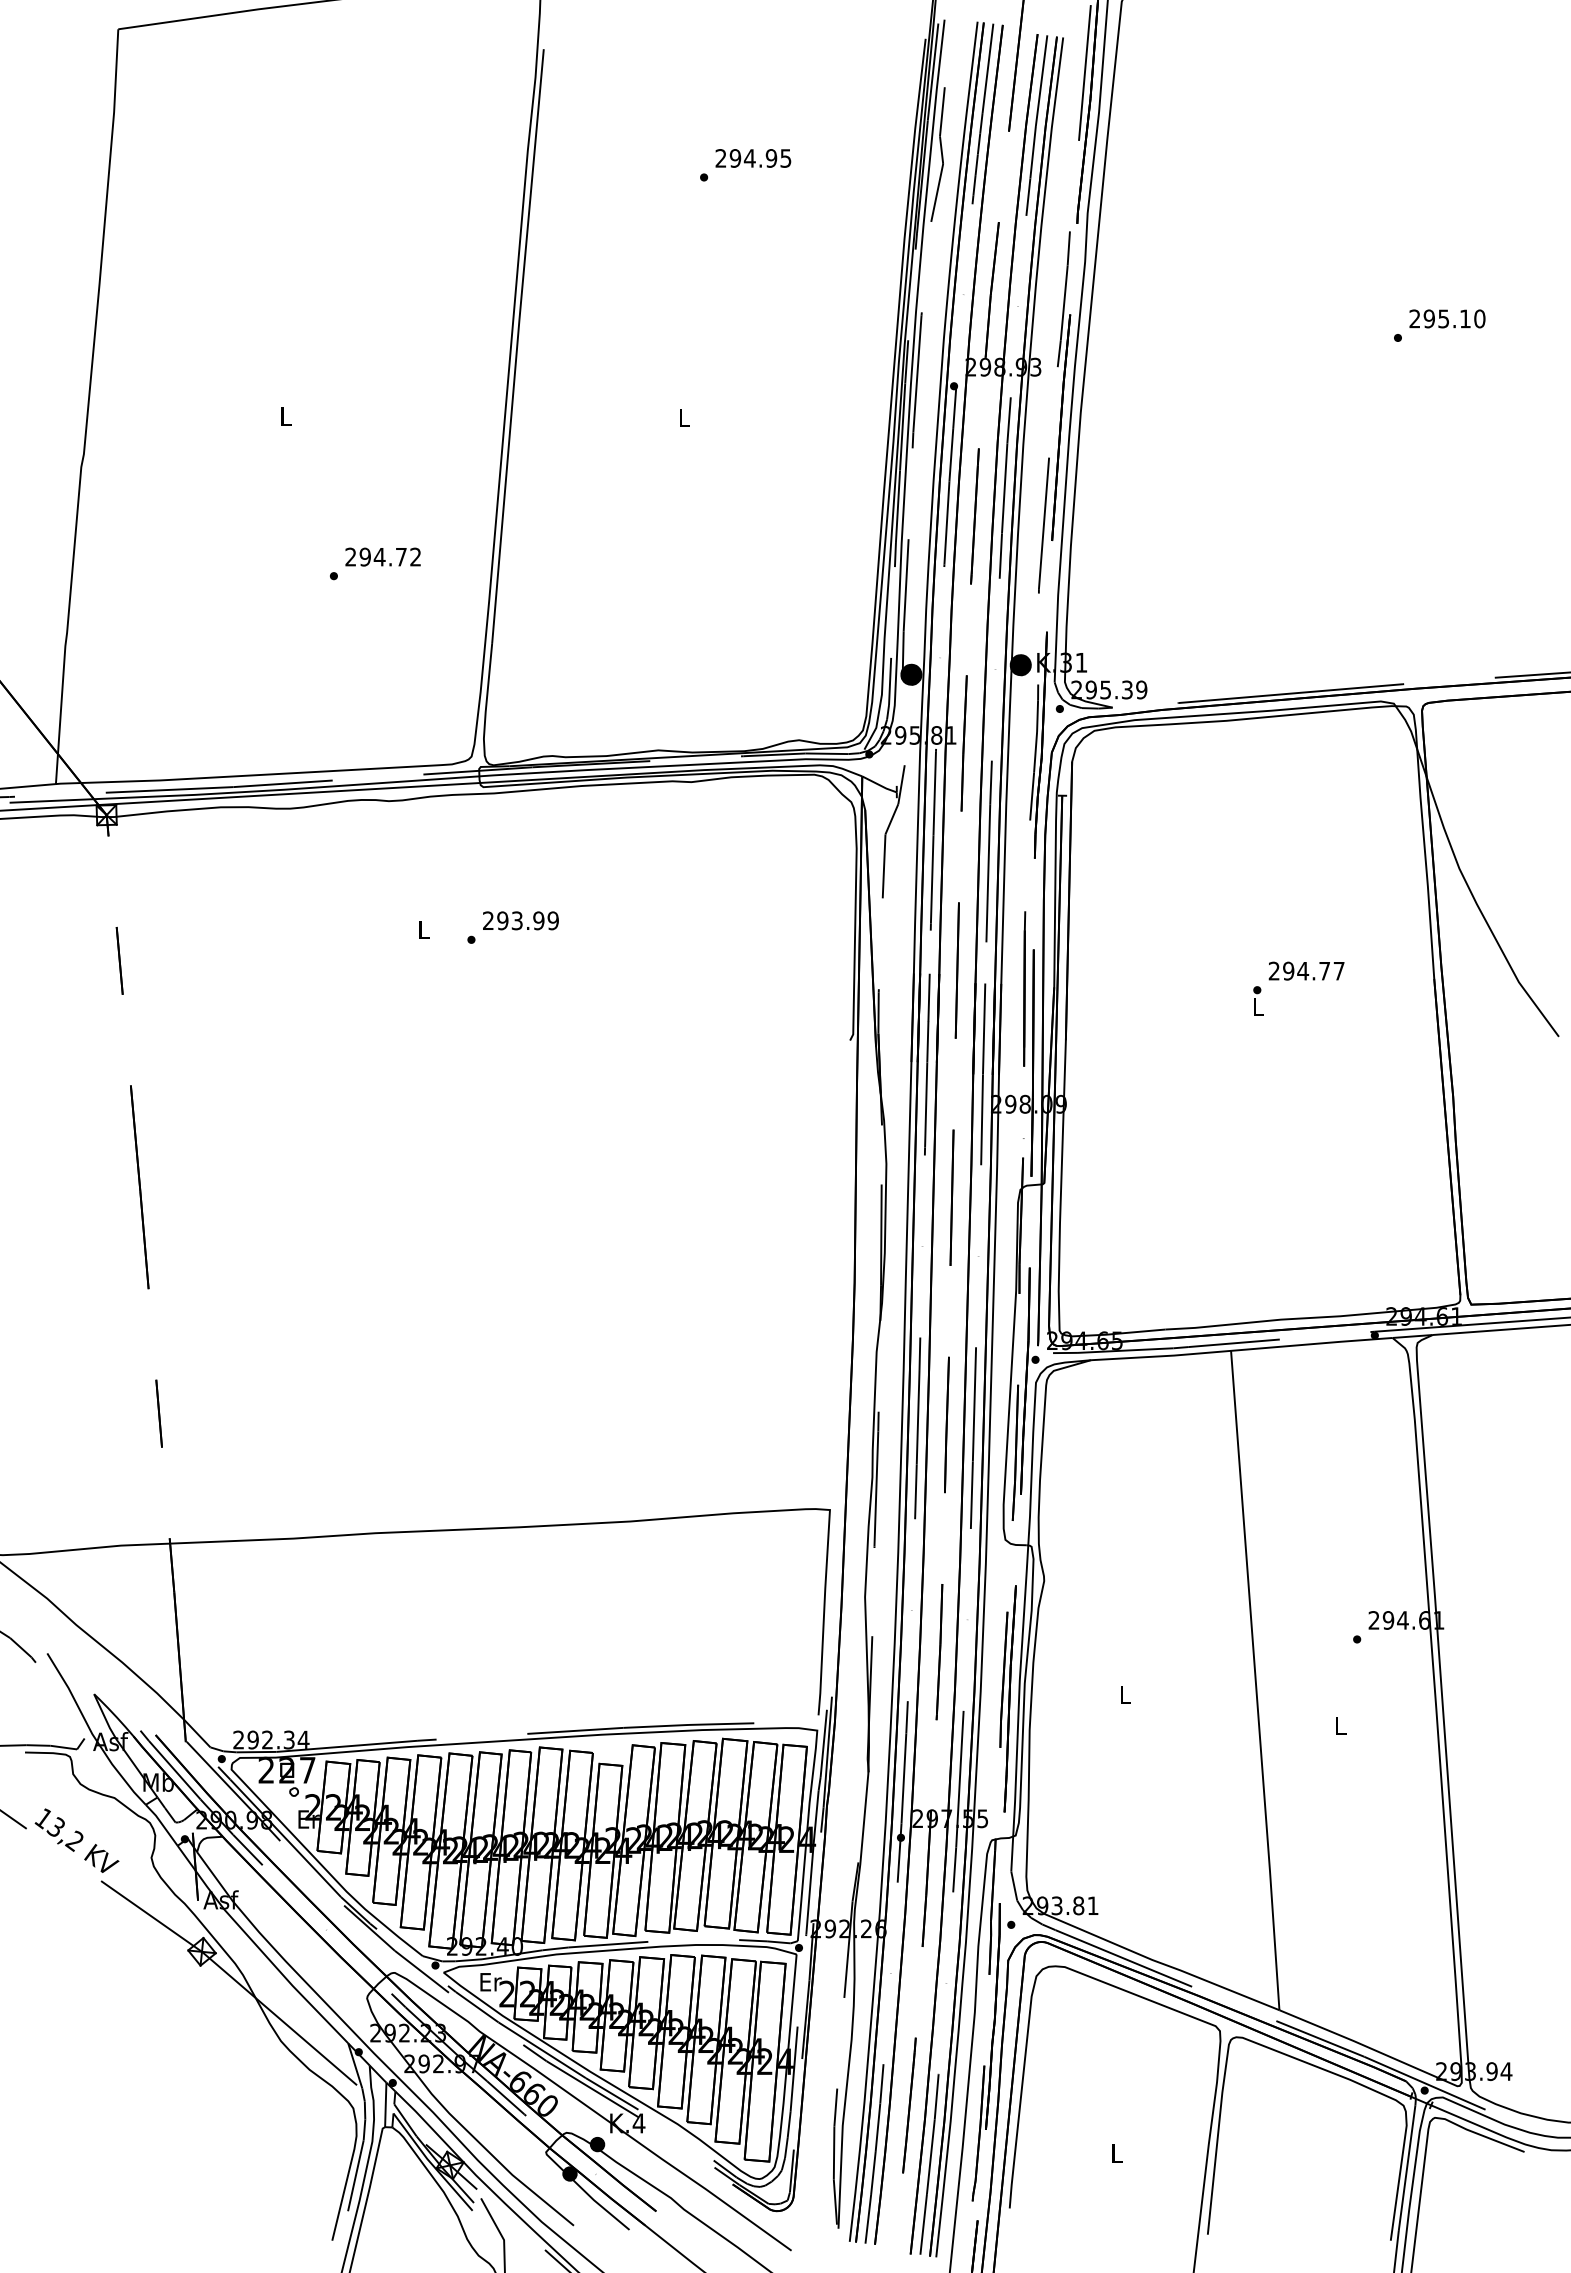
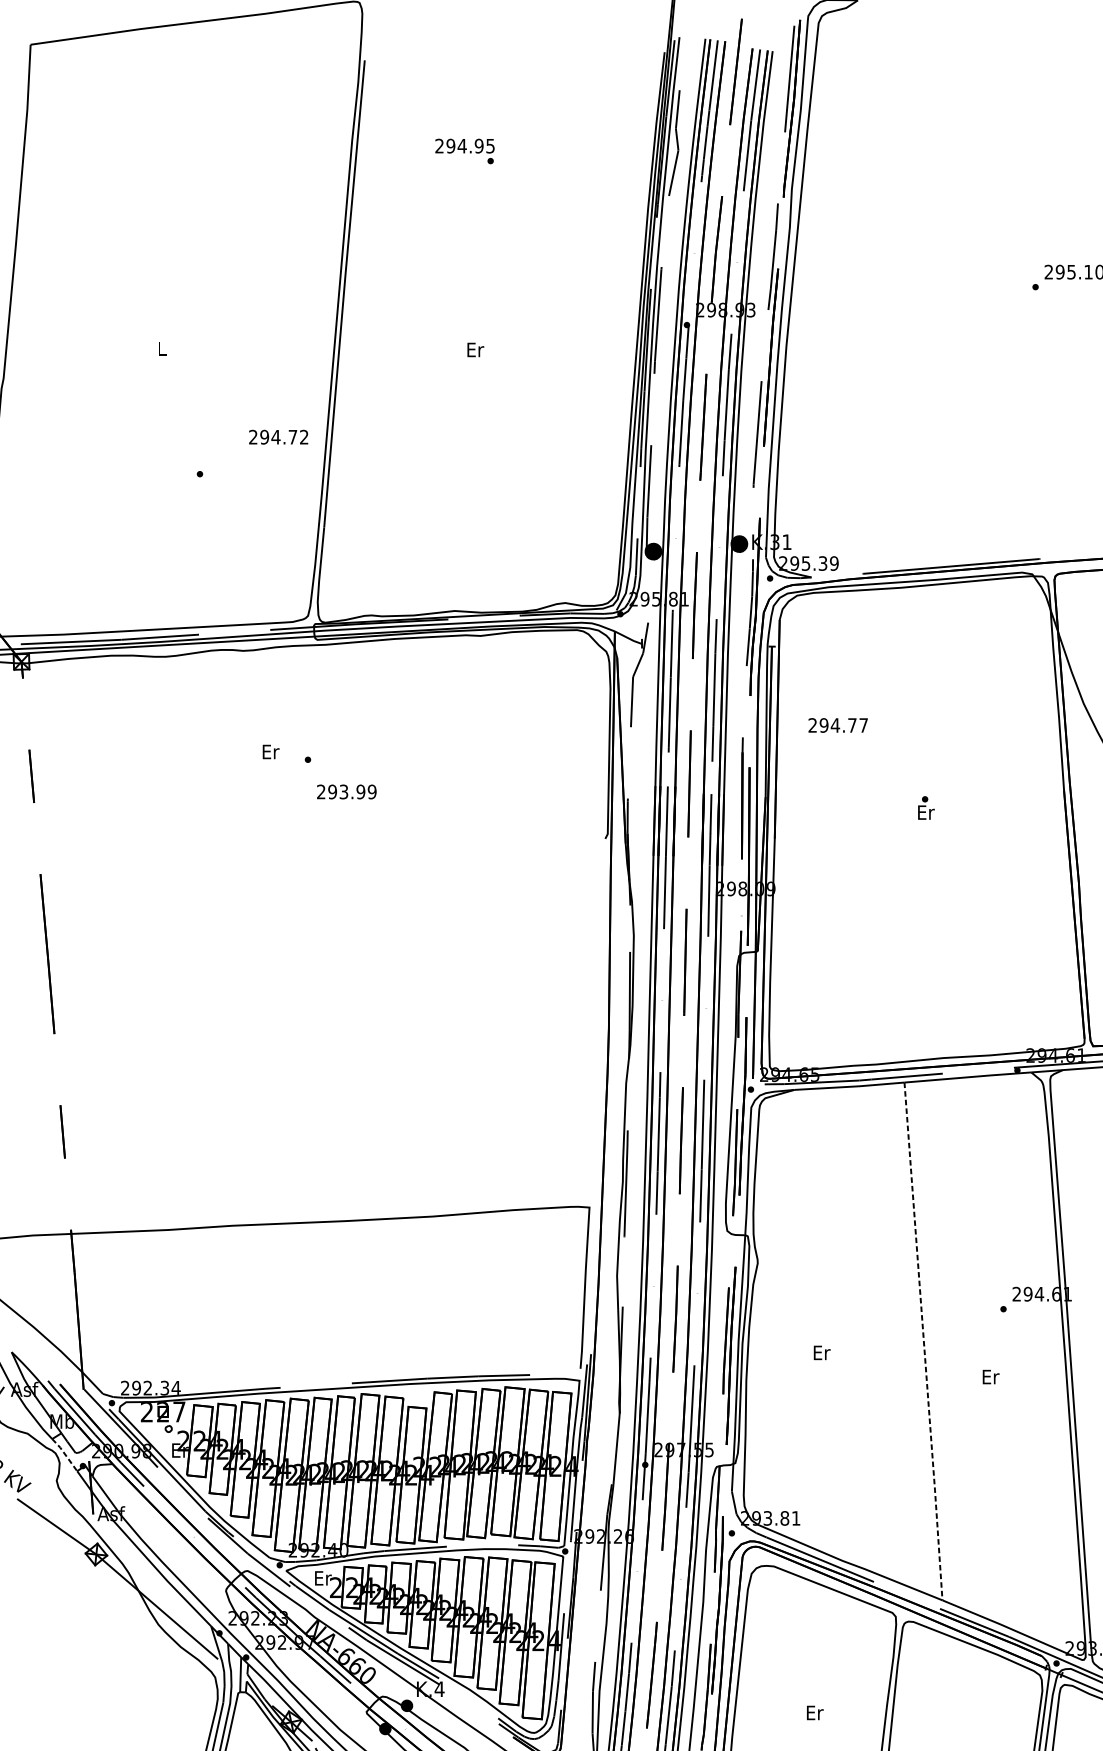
text: (753, 158) -> (465, 146), moved
text: (684, 417) -> (475, 349), L -> Er
text: (382, 556) -> (278, 436), moved
text: (520, 920) -> (346, 791), moved
text: (424, 929) -> (271, 751), L -> Er
text: (1306, 970) -> (838, 724), moved
text: (1258, 1007) -> (926, 812), L -> Er
line: (1255, 1681) -> (923, 1342), solid -> dashed
text: (1125, 1695) -> (821, 1353), L -> Er
text: (1341, 1725) -> (991, 1376), L -> Er
line: (162, 1824) -> (65, 1454), solid -> dashed
text: (1117, 2153) -> (815, 1712), L -> Er

